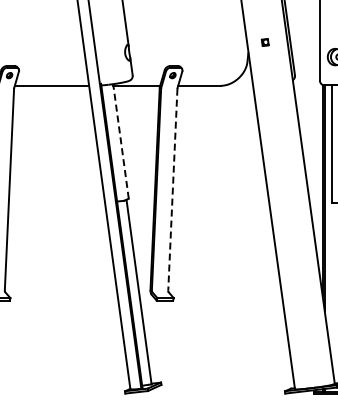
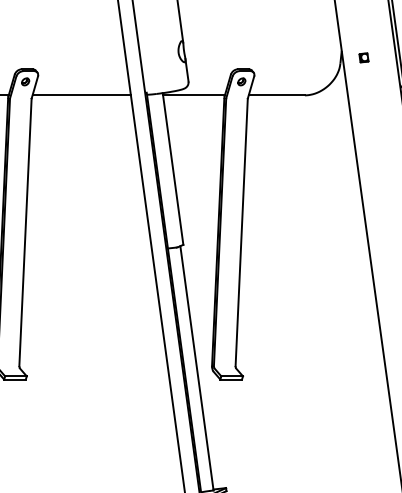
part: (264, 42) -> (362, 57), moved
line: (121, 141) -> (173, 169), dashed -> solid
line: (172, 189) -> (241, 232), dashed -> solid

